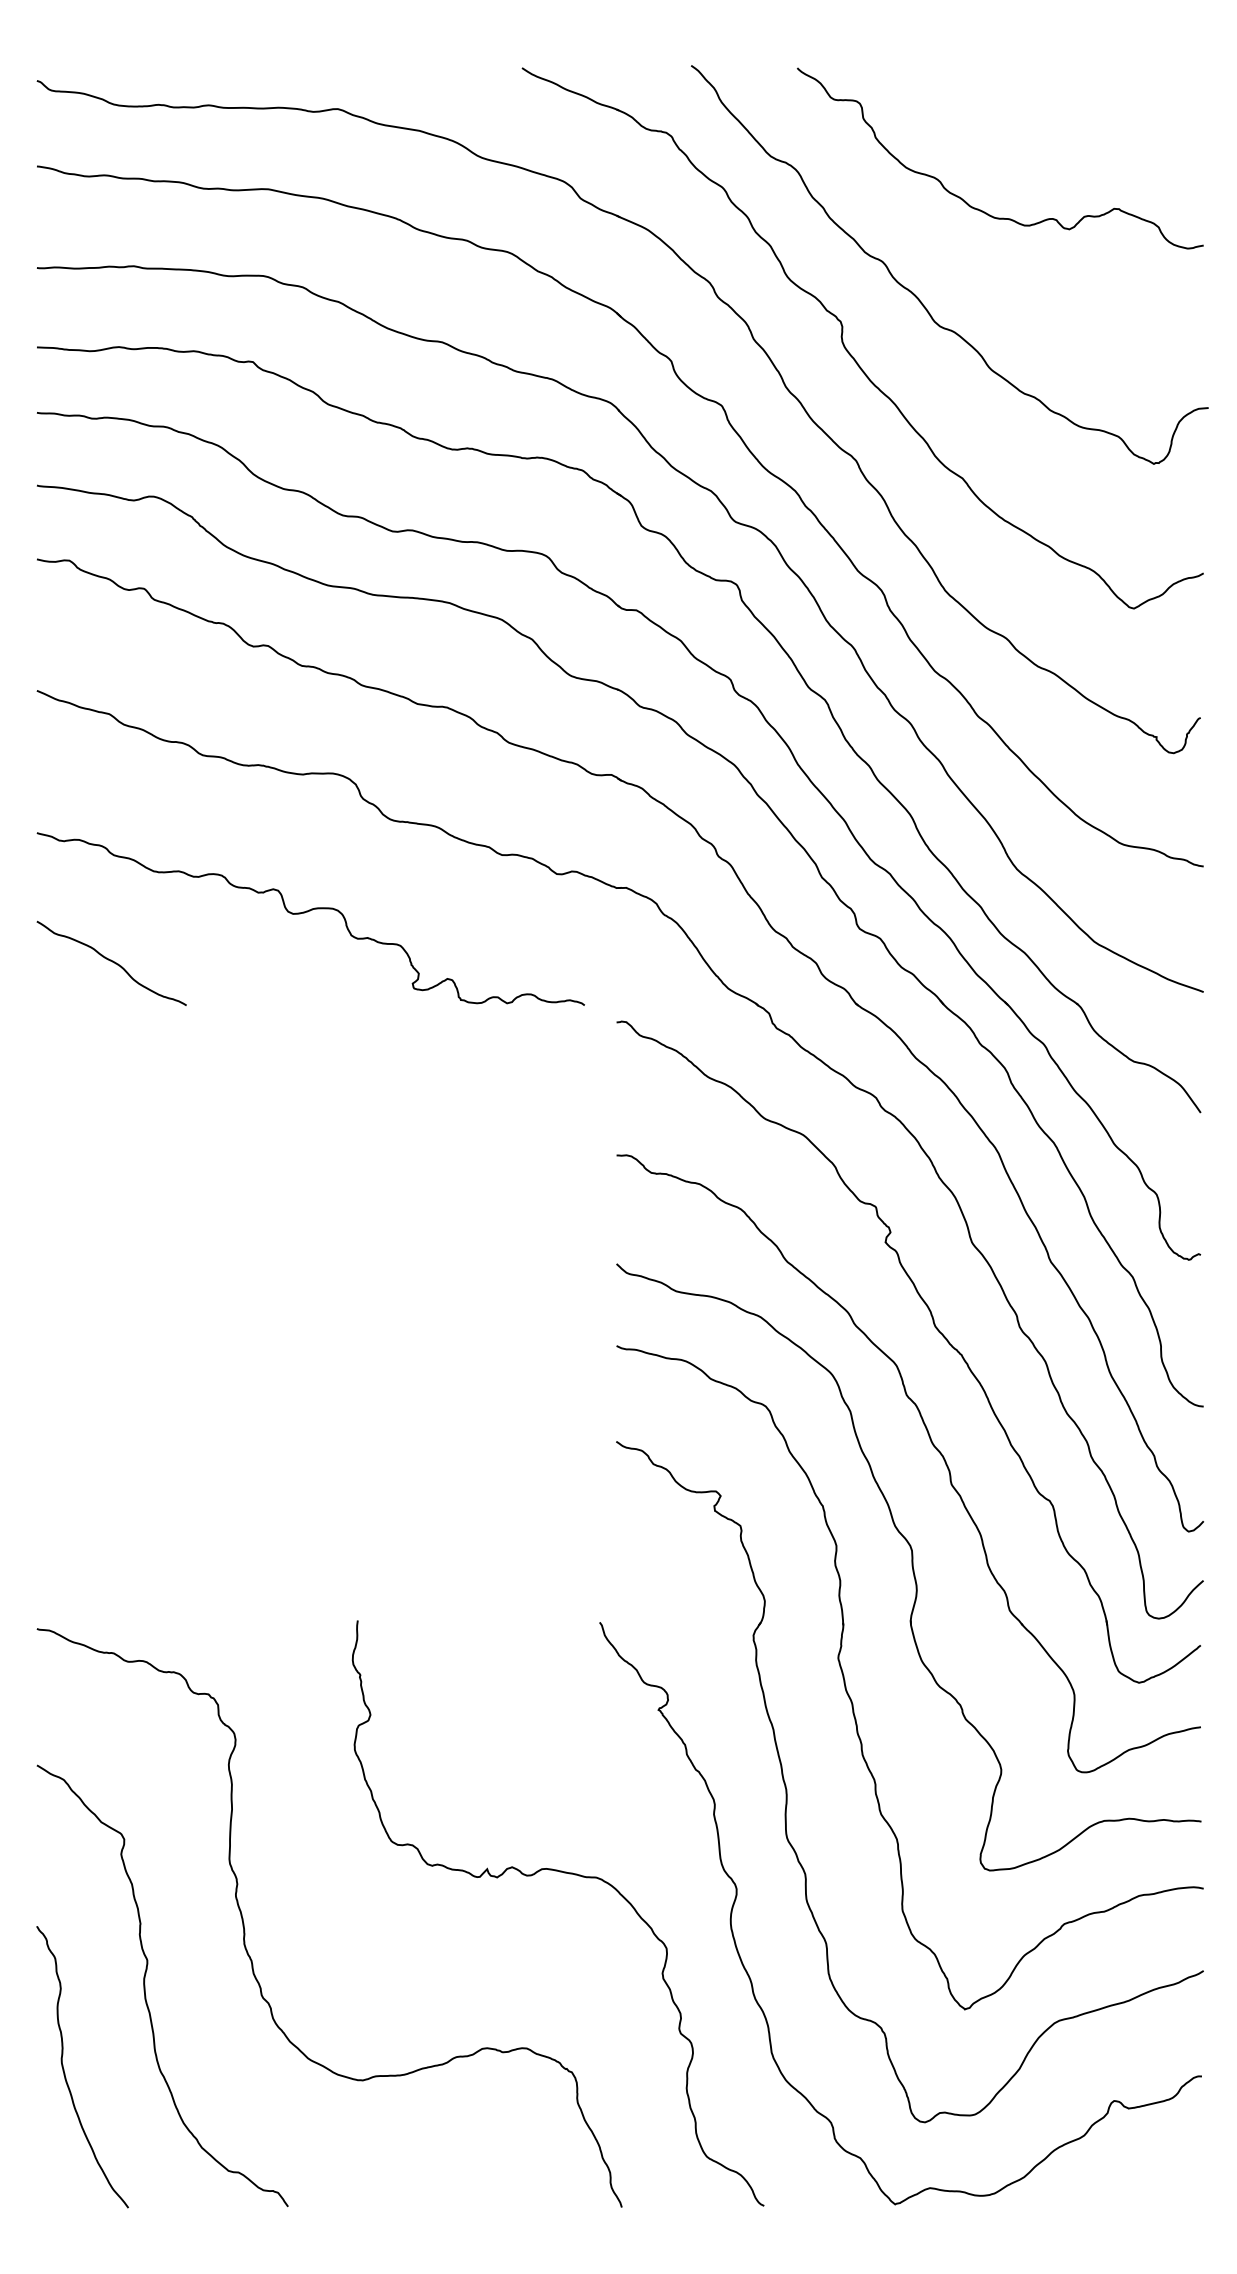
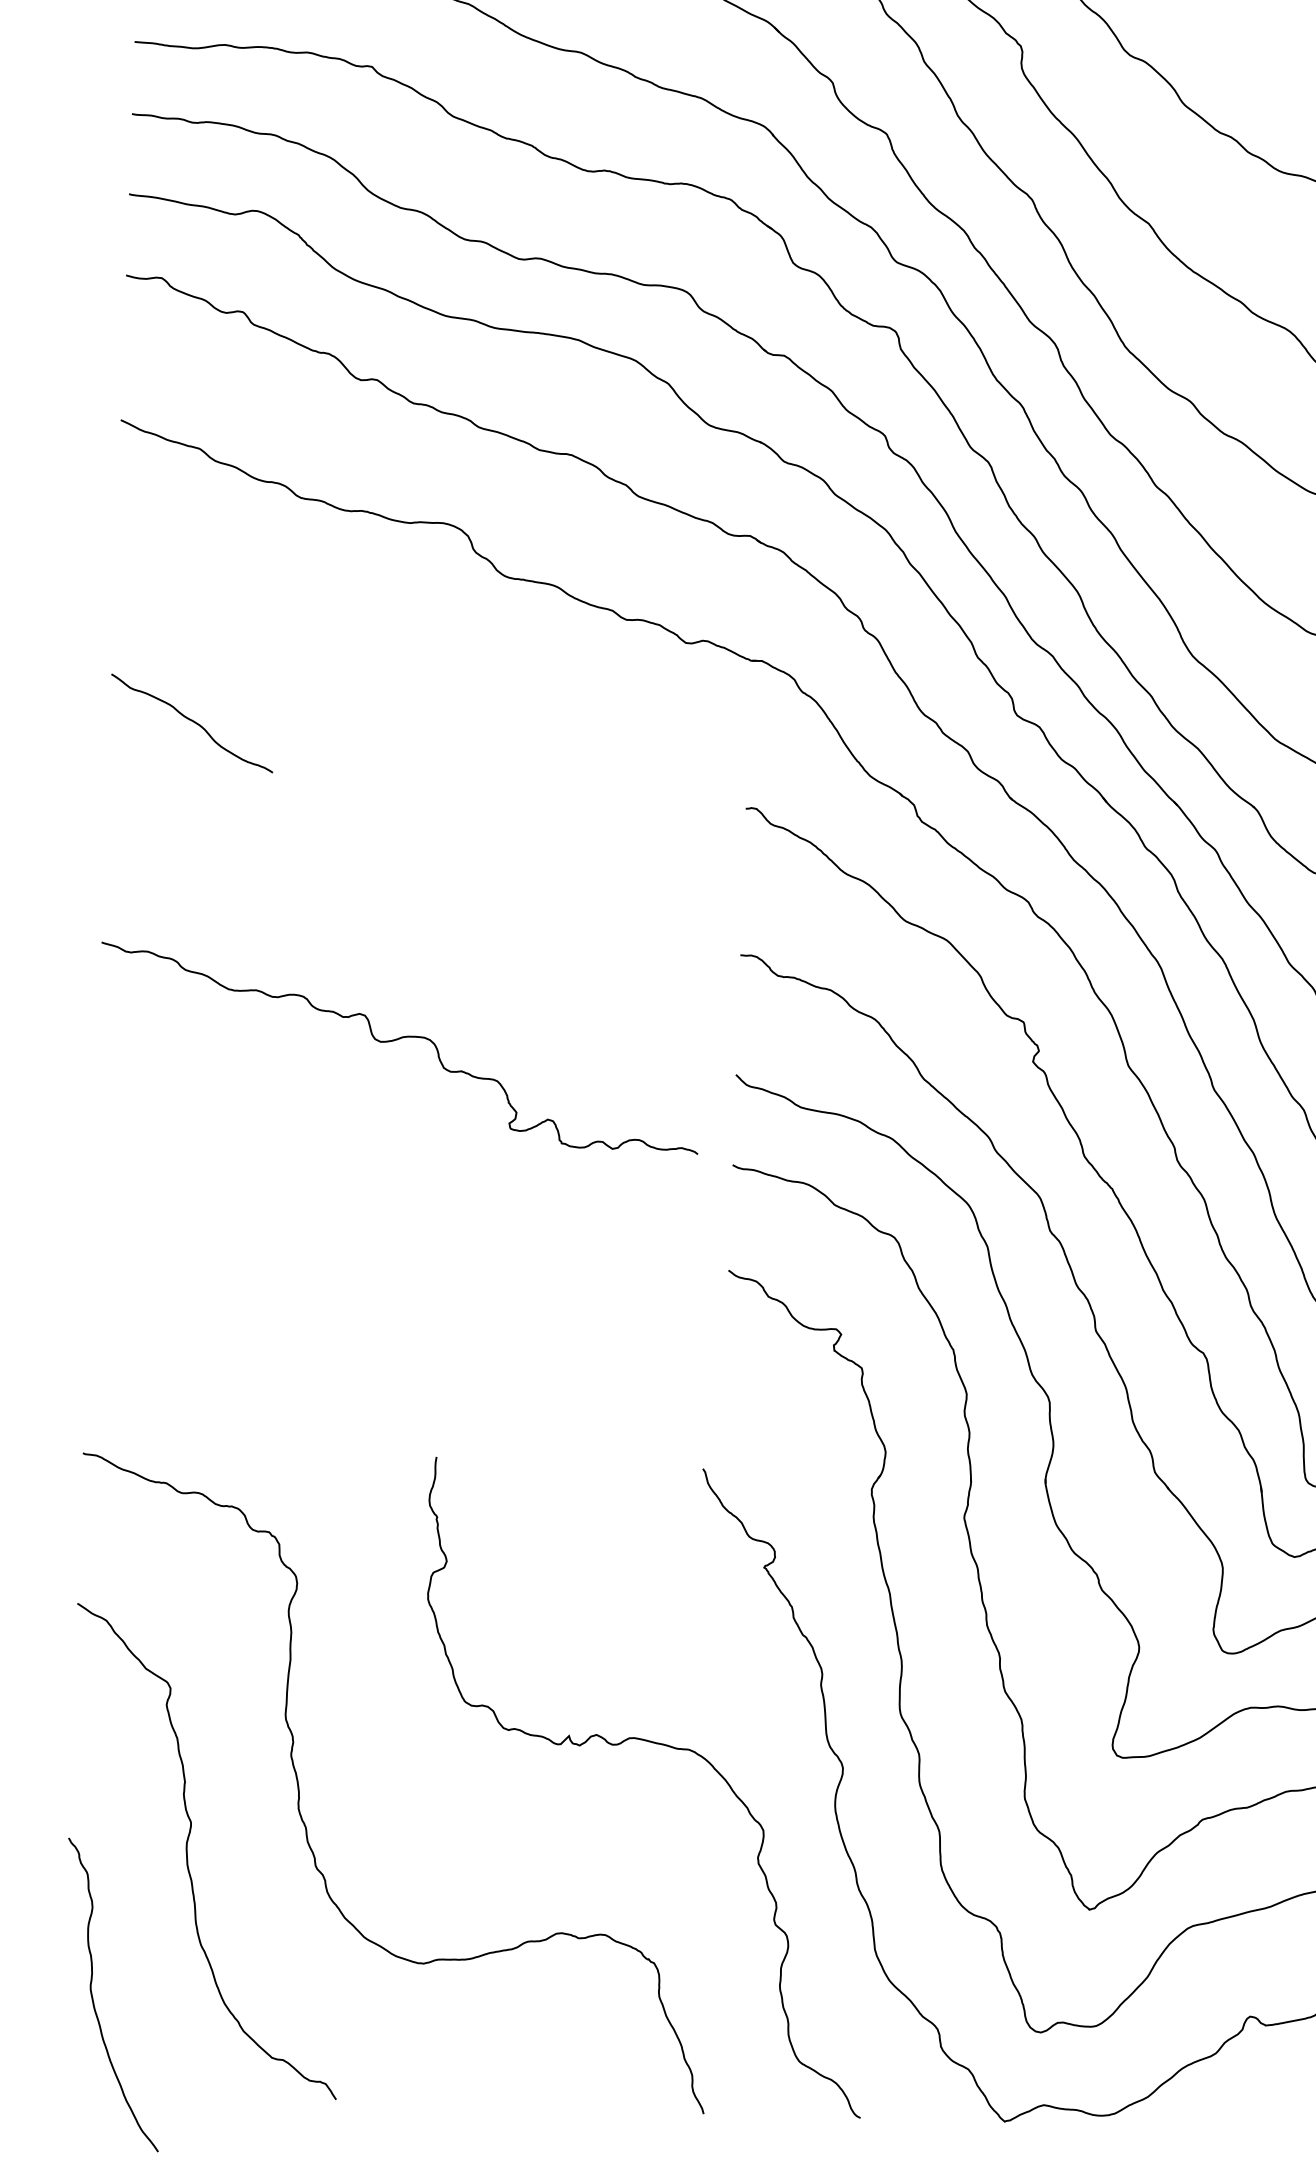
curve: (307, 912) -> (396, 1040), moved
curve: (65, 2073) -> (94, 2001), moved

